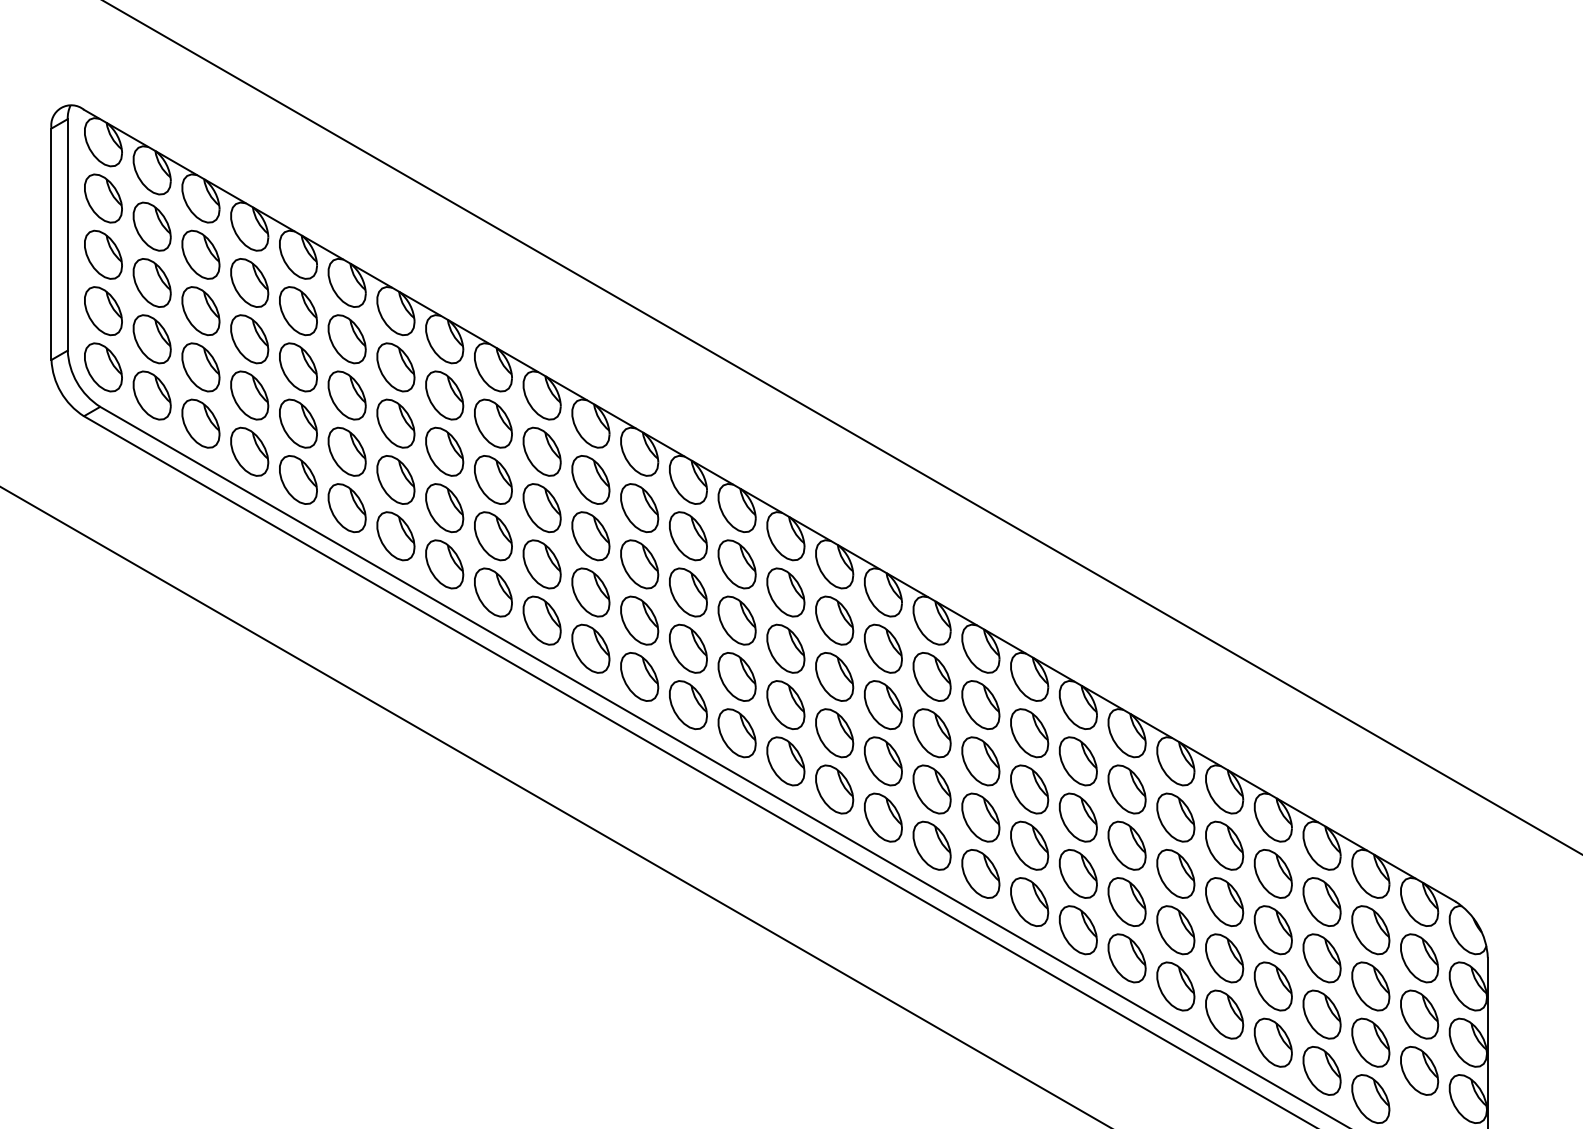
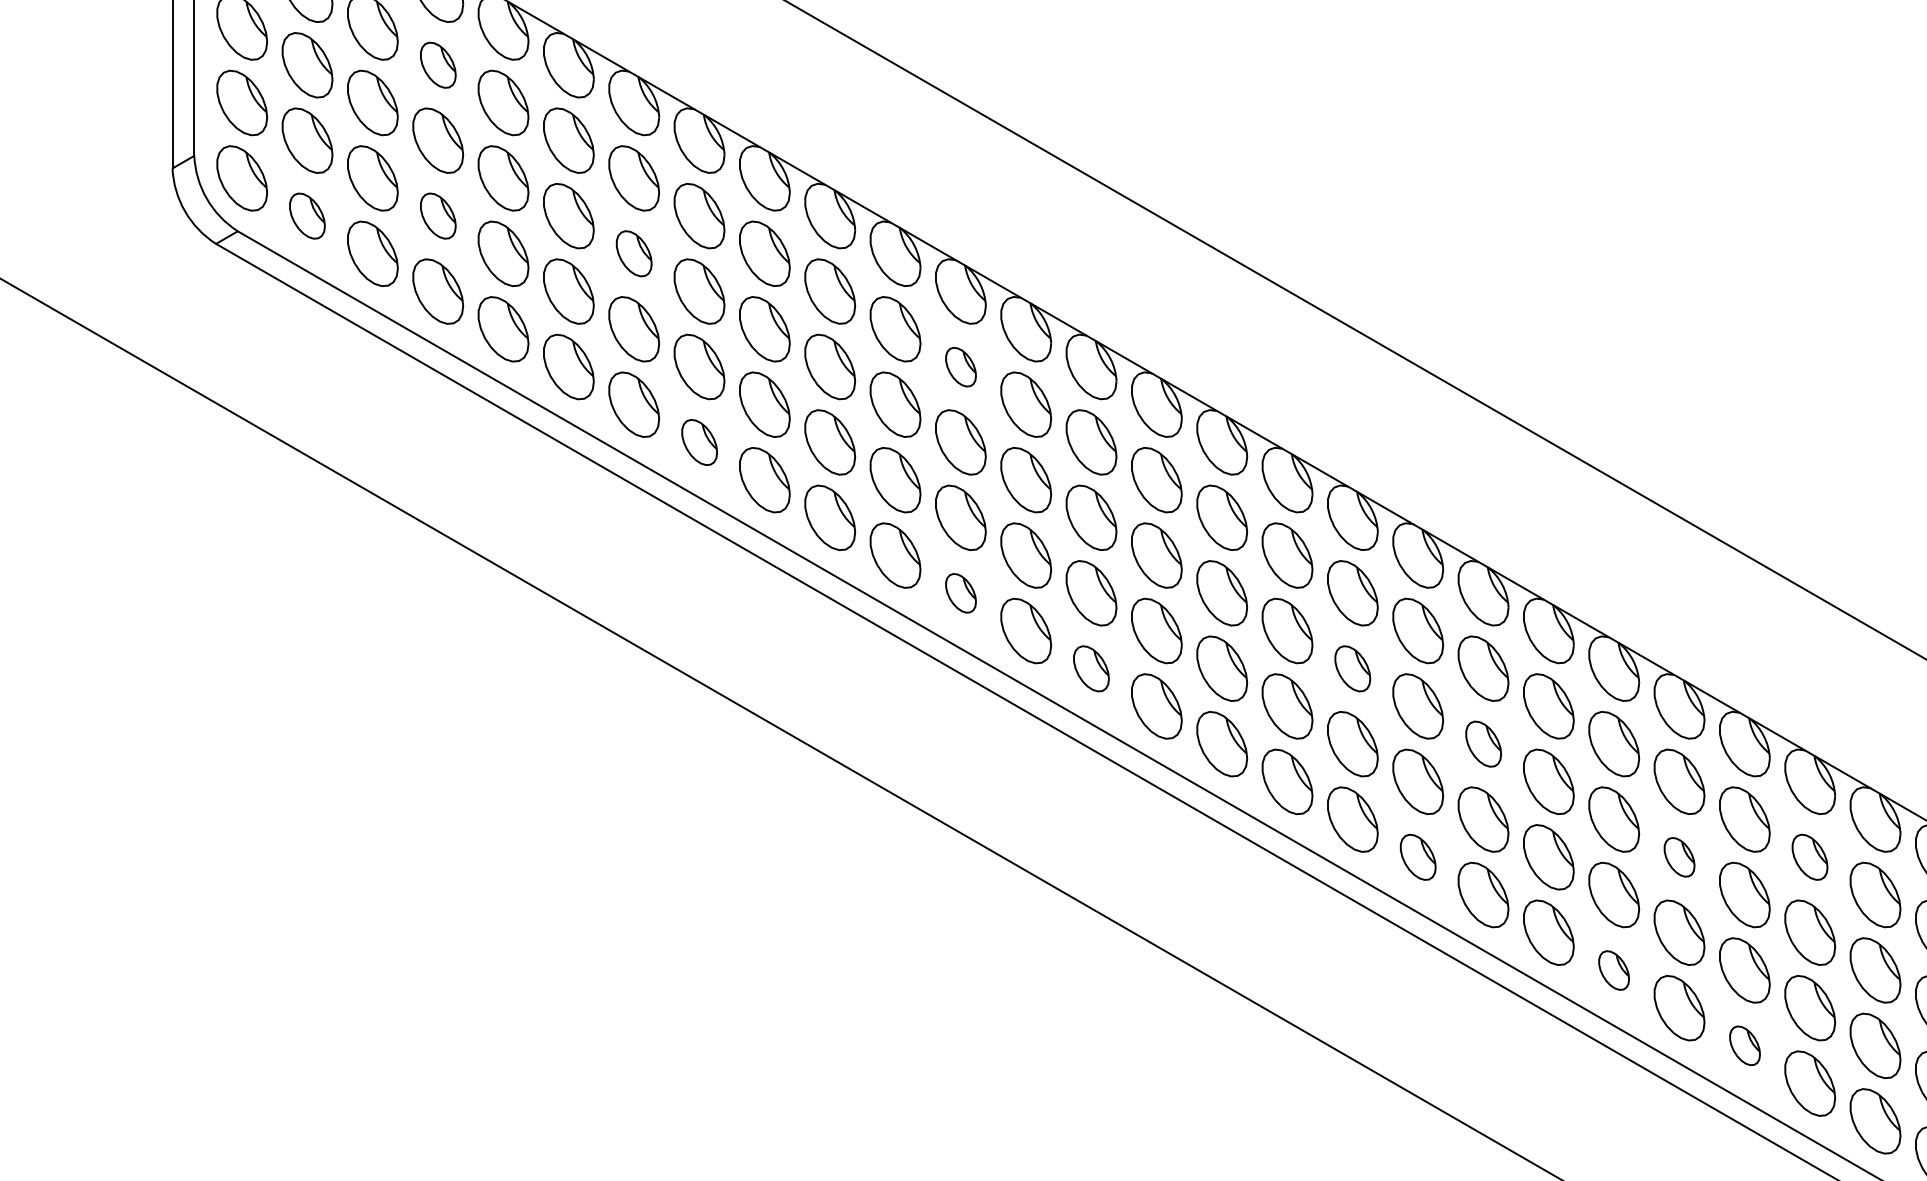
part: (249, 282) -> (437, 64), size x0.7
part: (151, 395) -> (306, 216), size x0.7
part: (249, 395) -> (437, 216), size x0.7
part: (395, 423) -> (633, 253), size x0.7
part: (639, 508) -> (960, 367), size x0.6
part: (444, 564) -> (699, 442), size x0.7
part: (639, 676) -> (960, 592), size x0.6
part: (736, 733) -> (1090, 669), size x0.7
part: (931, 733) -> (1351, 669), size x0.7
part: (1029, 789) -> (1483, 744), size x0.7
part: (980, 873) -> (1417, 856), size x0.7
part: (1175, 873) -> (1679, 856), size x0.6
part: (1272, 873) -> (1809, 856), size x0.7
part: (1126, 958) -> (1613, 970), size x0.6
part: (1224, 1014) -> (1744, 1045), size x0.6

